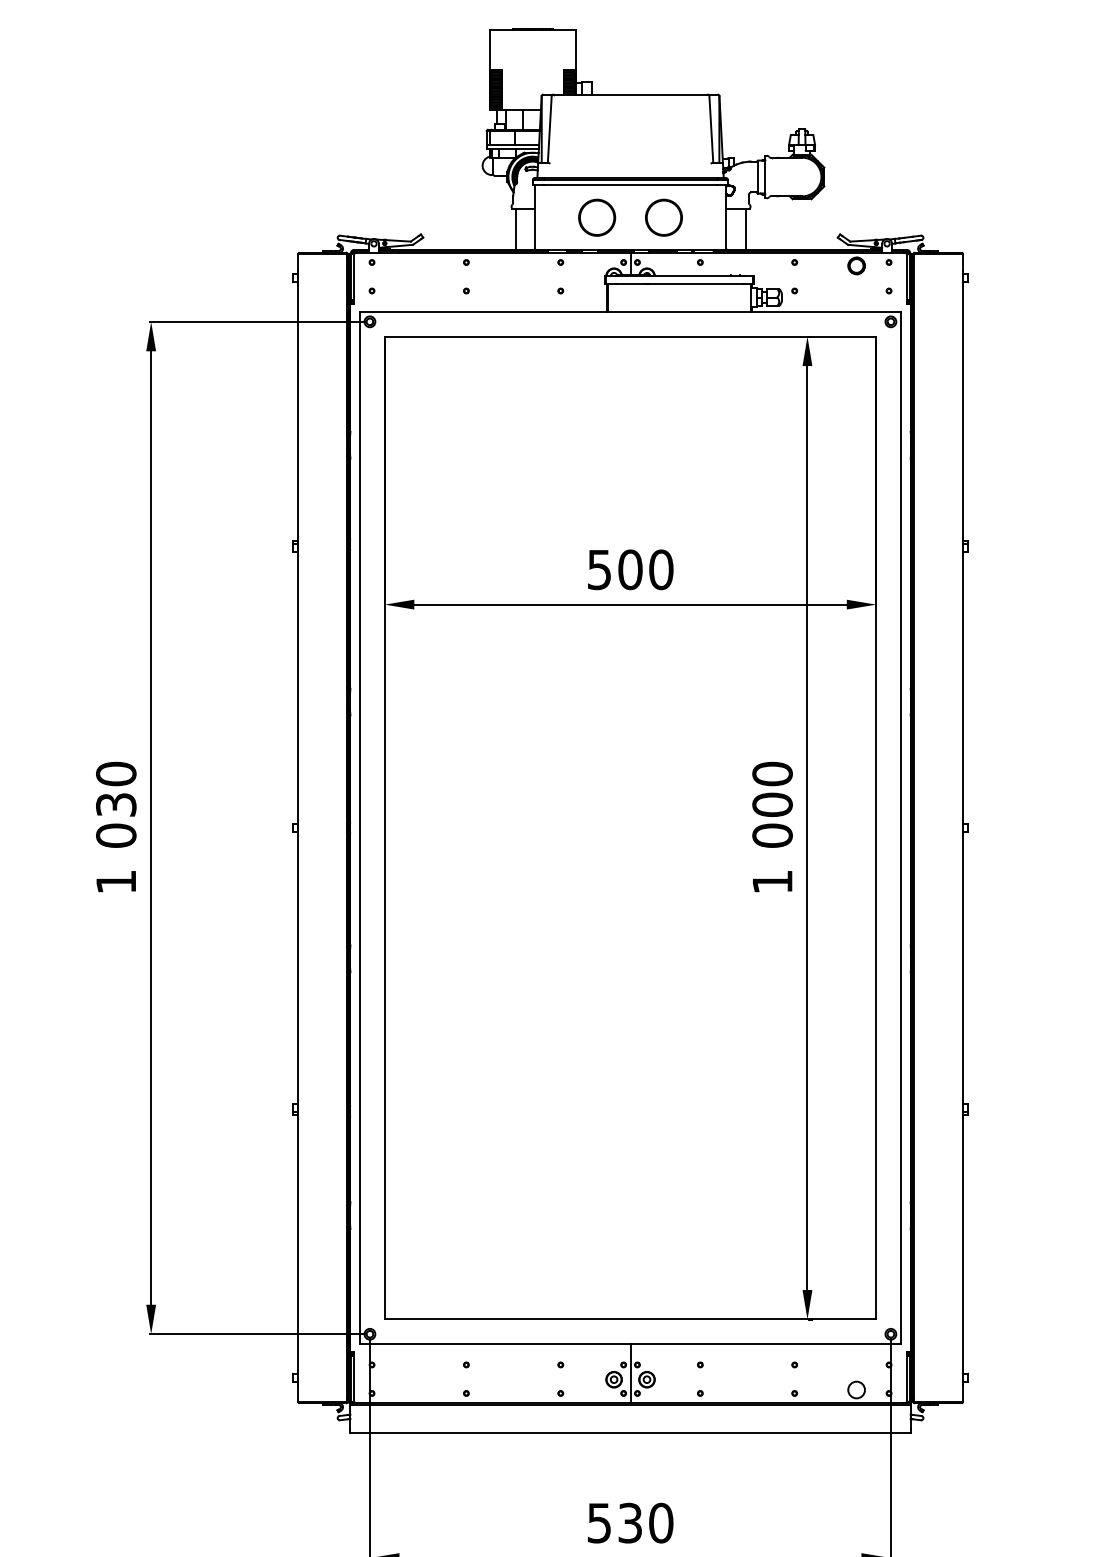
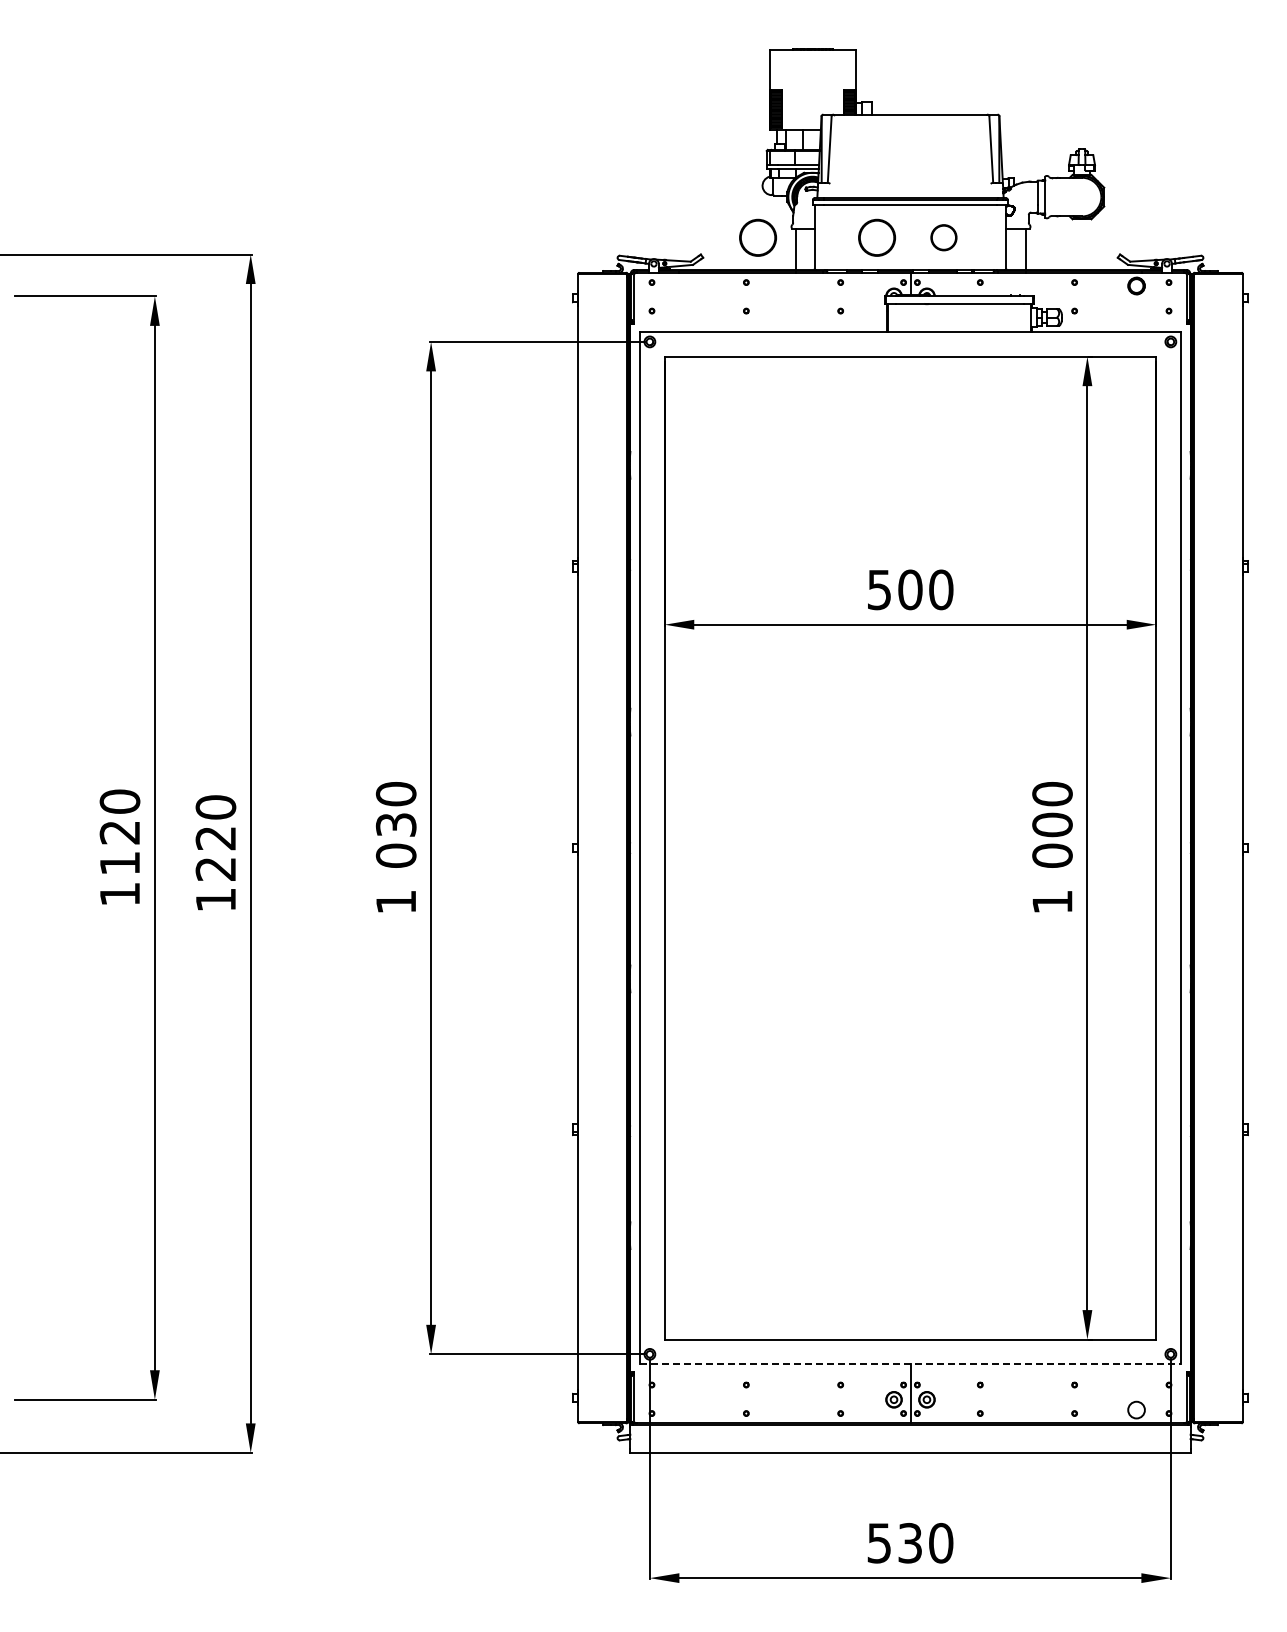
circle: (477, 217) -> (757, 237), added
circle: (663, 217) -> (943, 237), size x0.7
line: (630, 1344) -> (910, 1364), solid -> dashed

